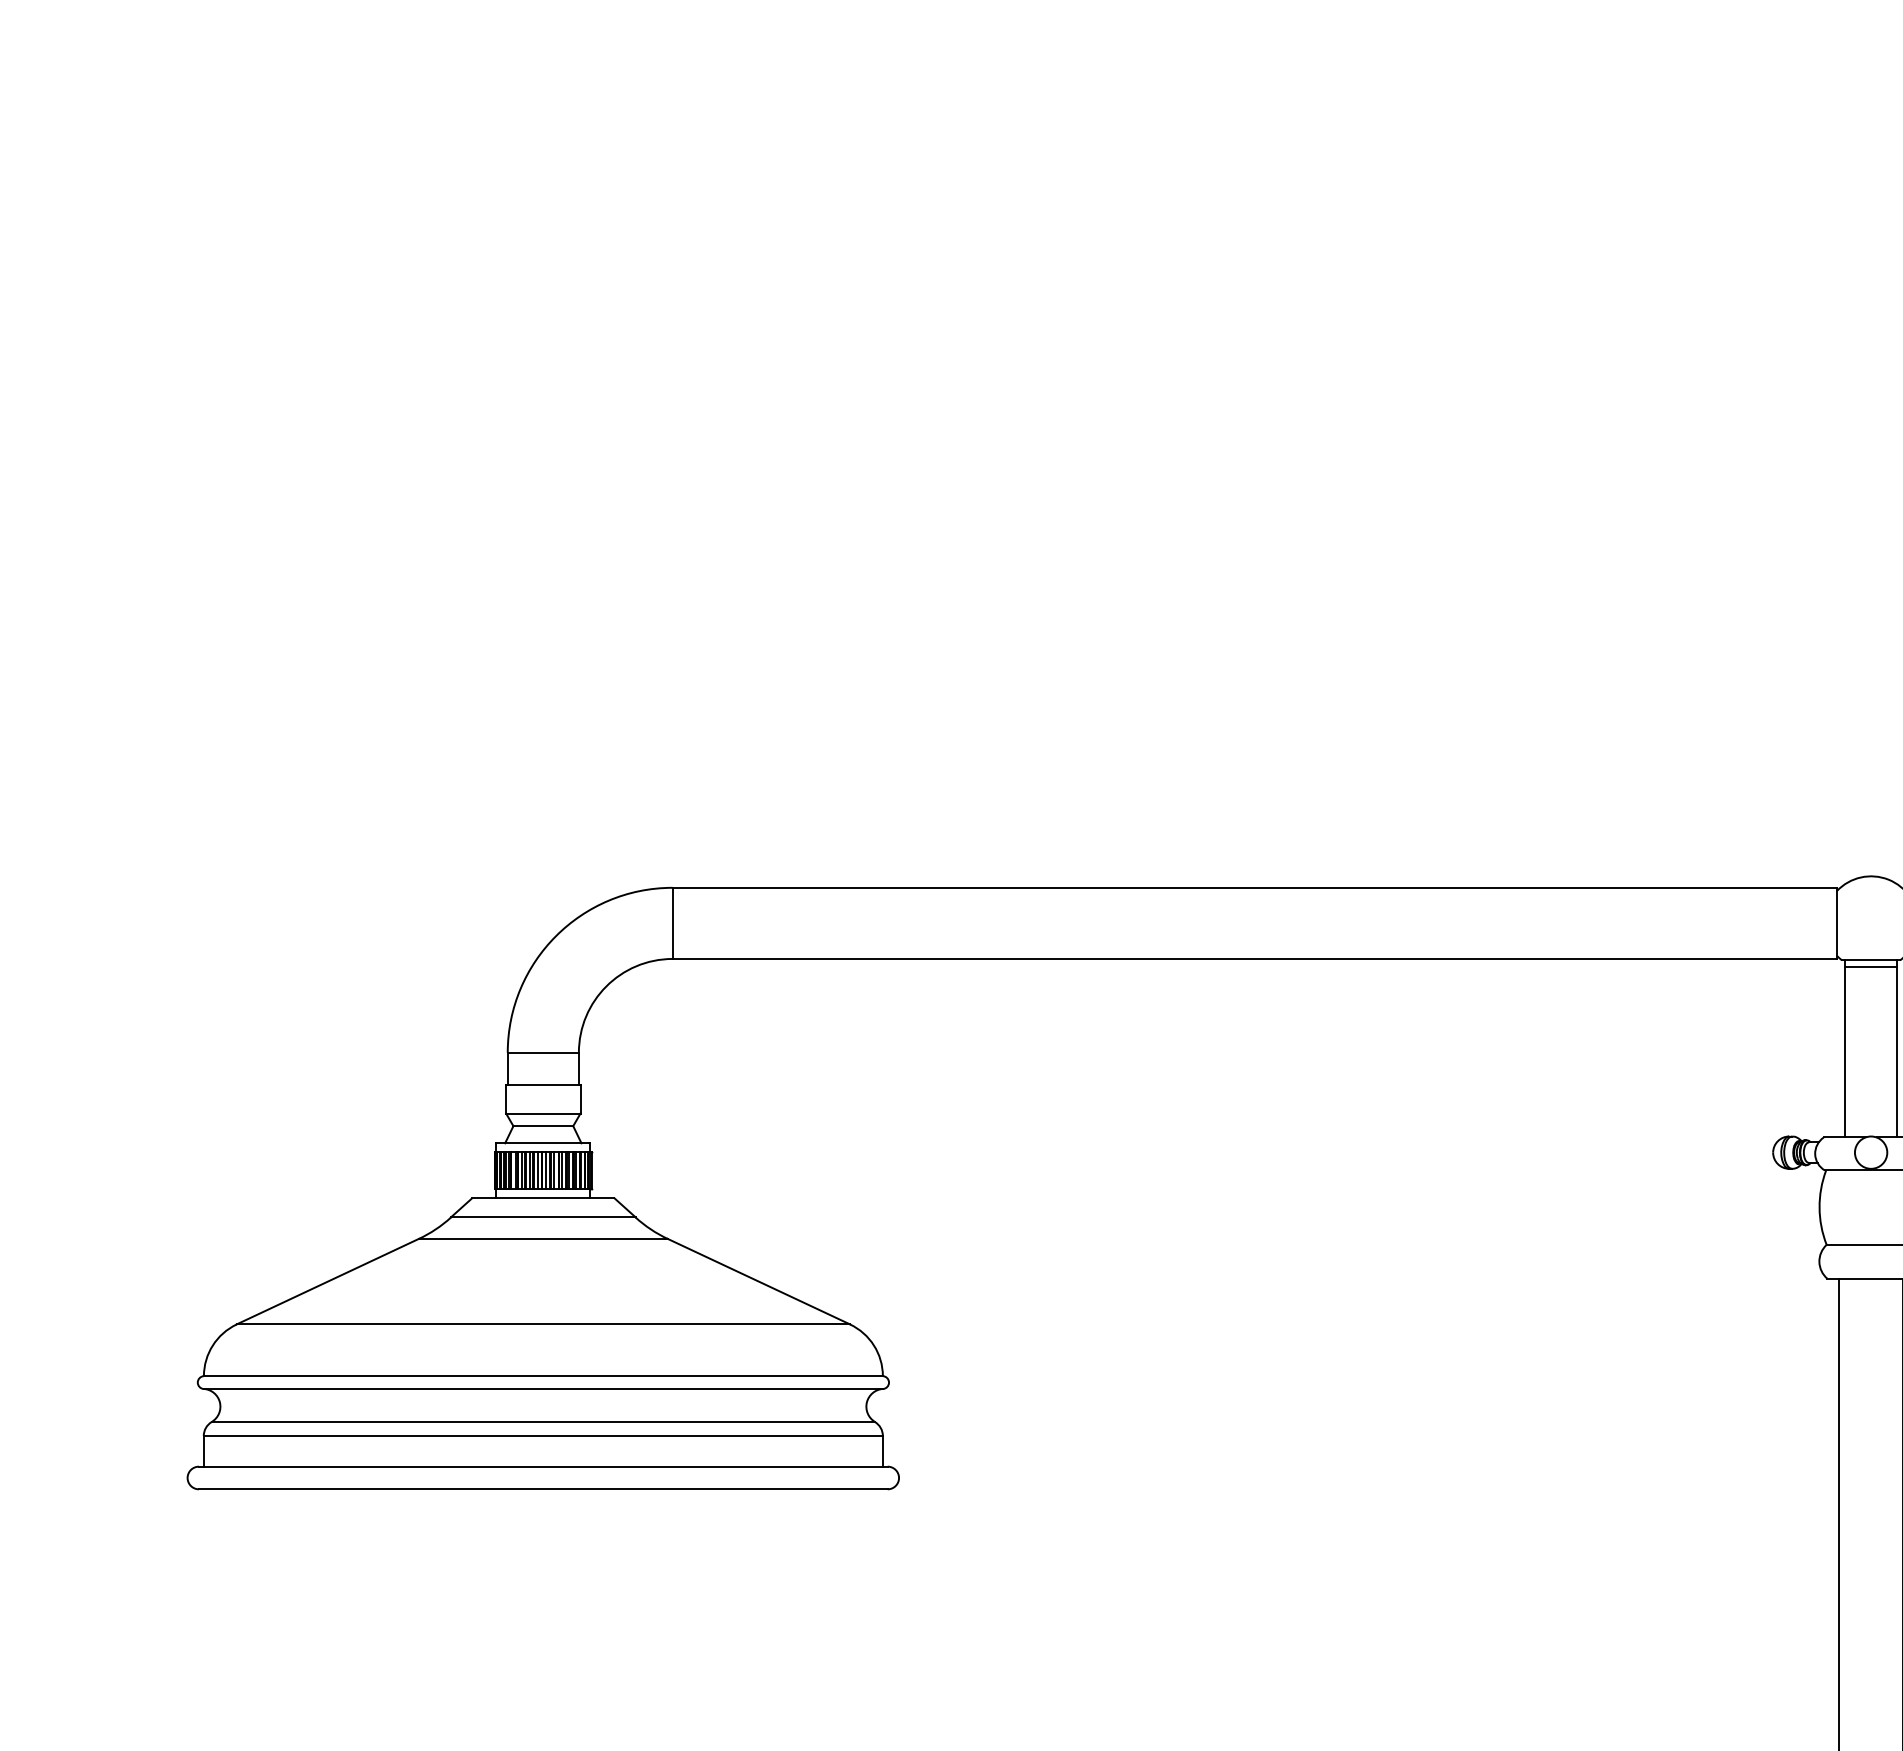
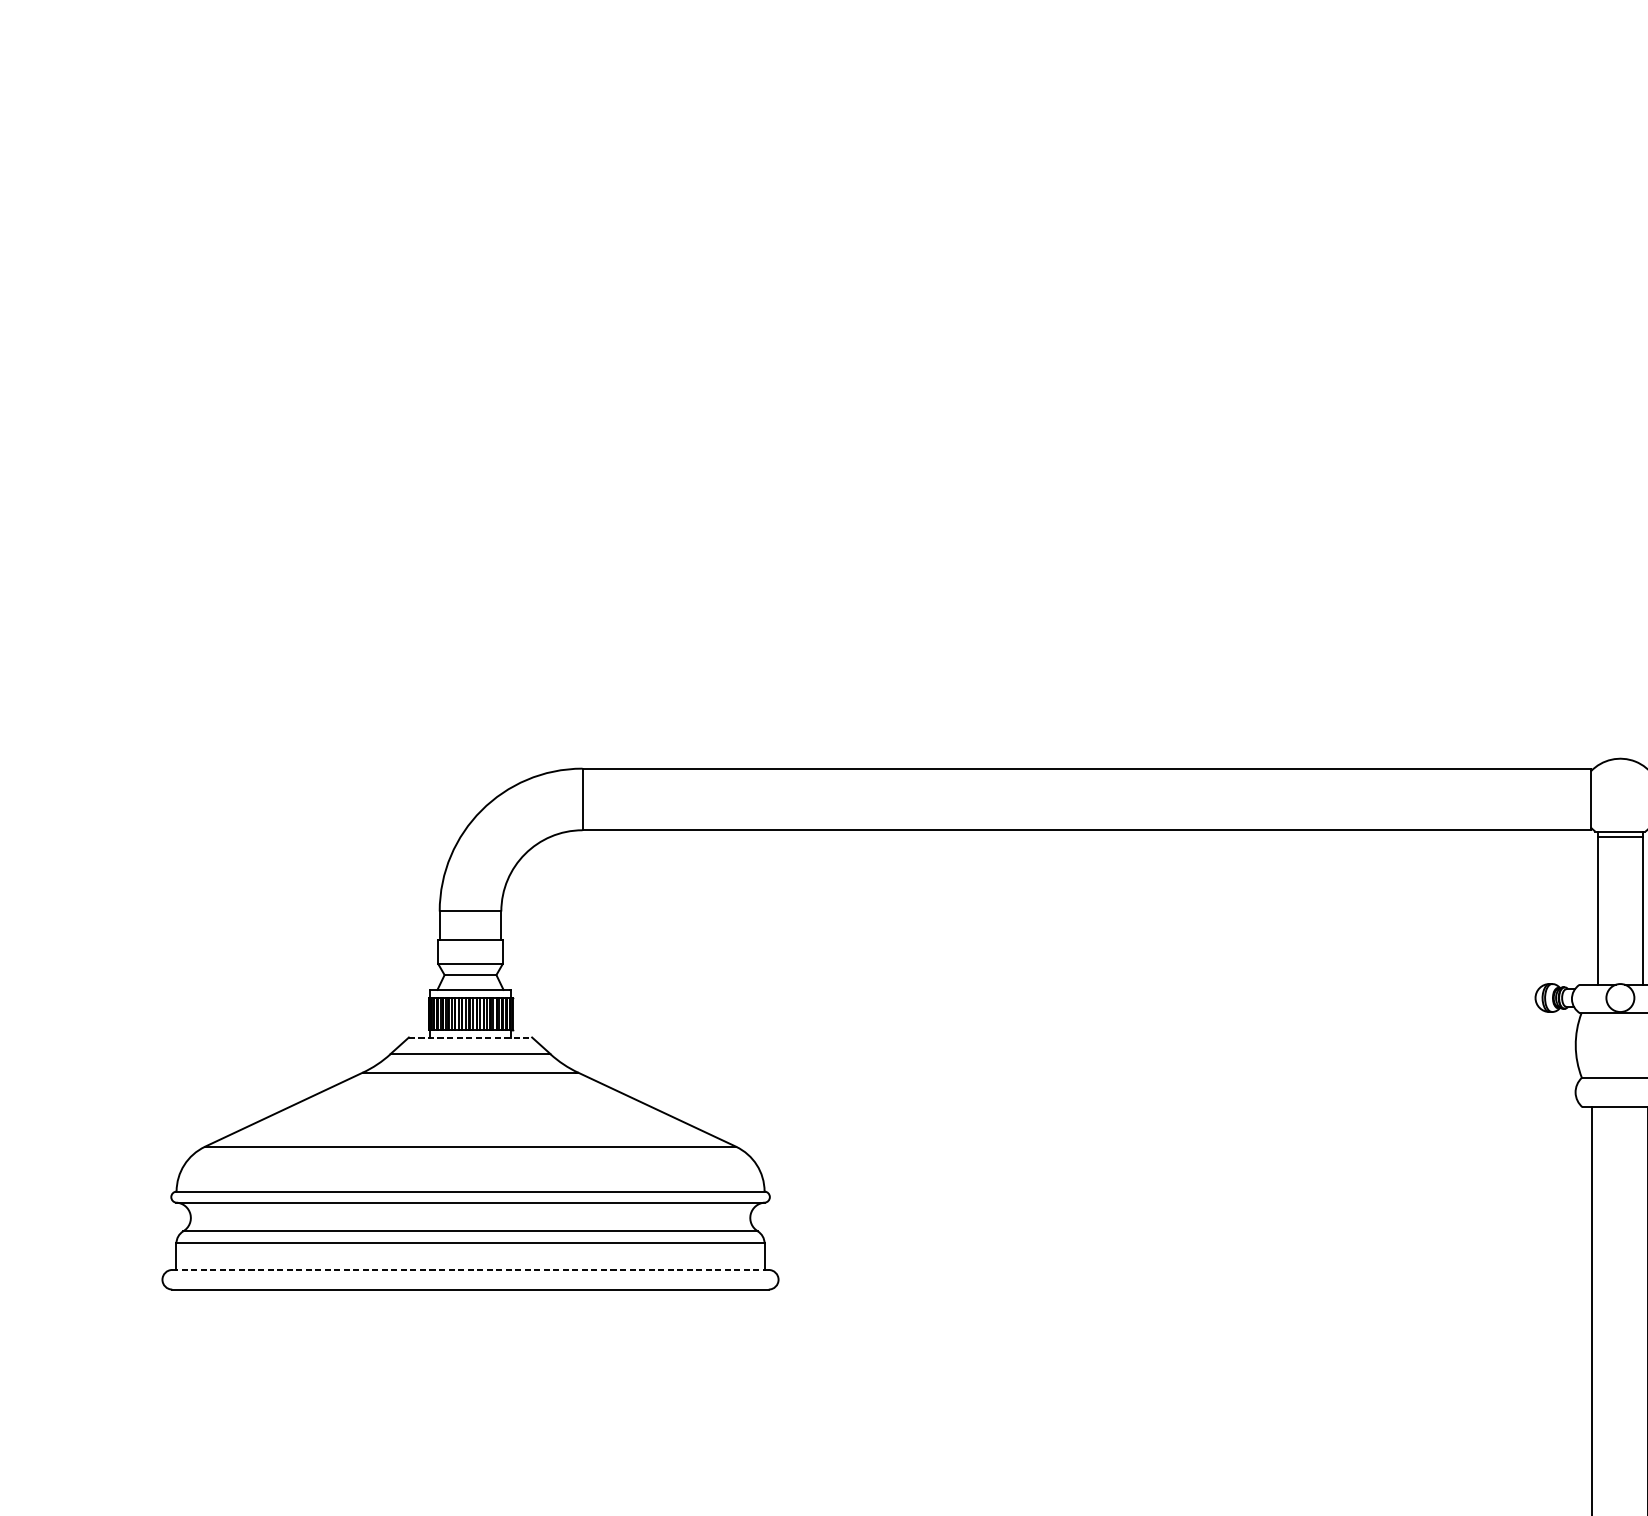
line: (543, 1198) -> (470, 1037), solid -> dashed
line: (543, 1466) -> (470, 1269), solid -> dashed

